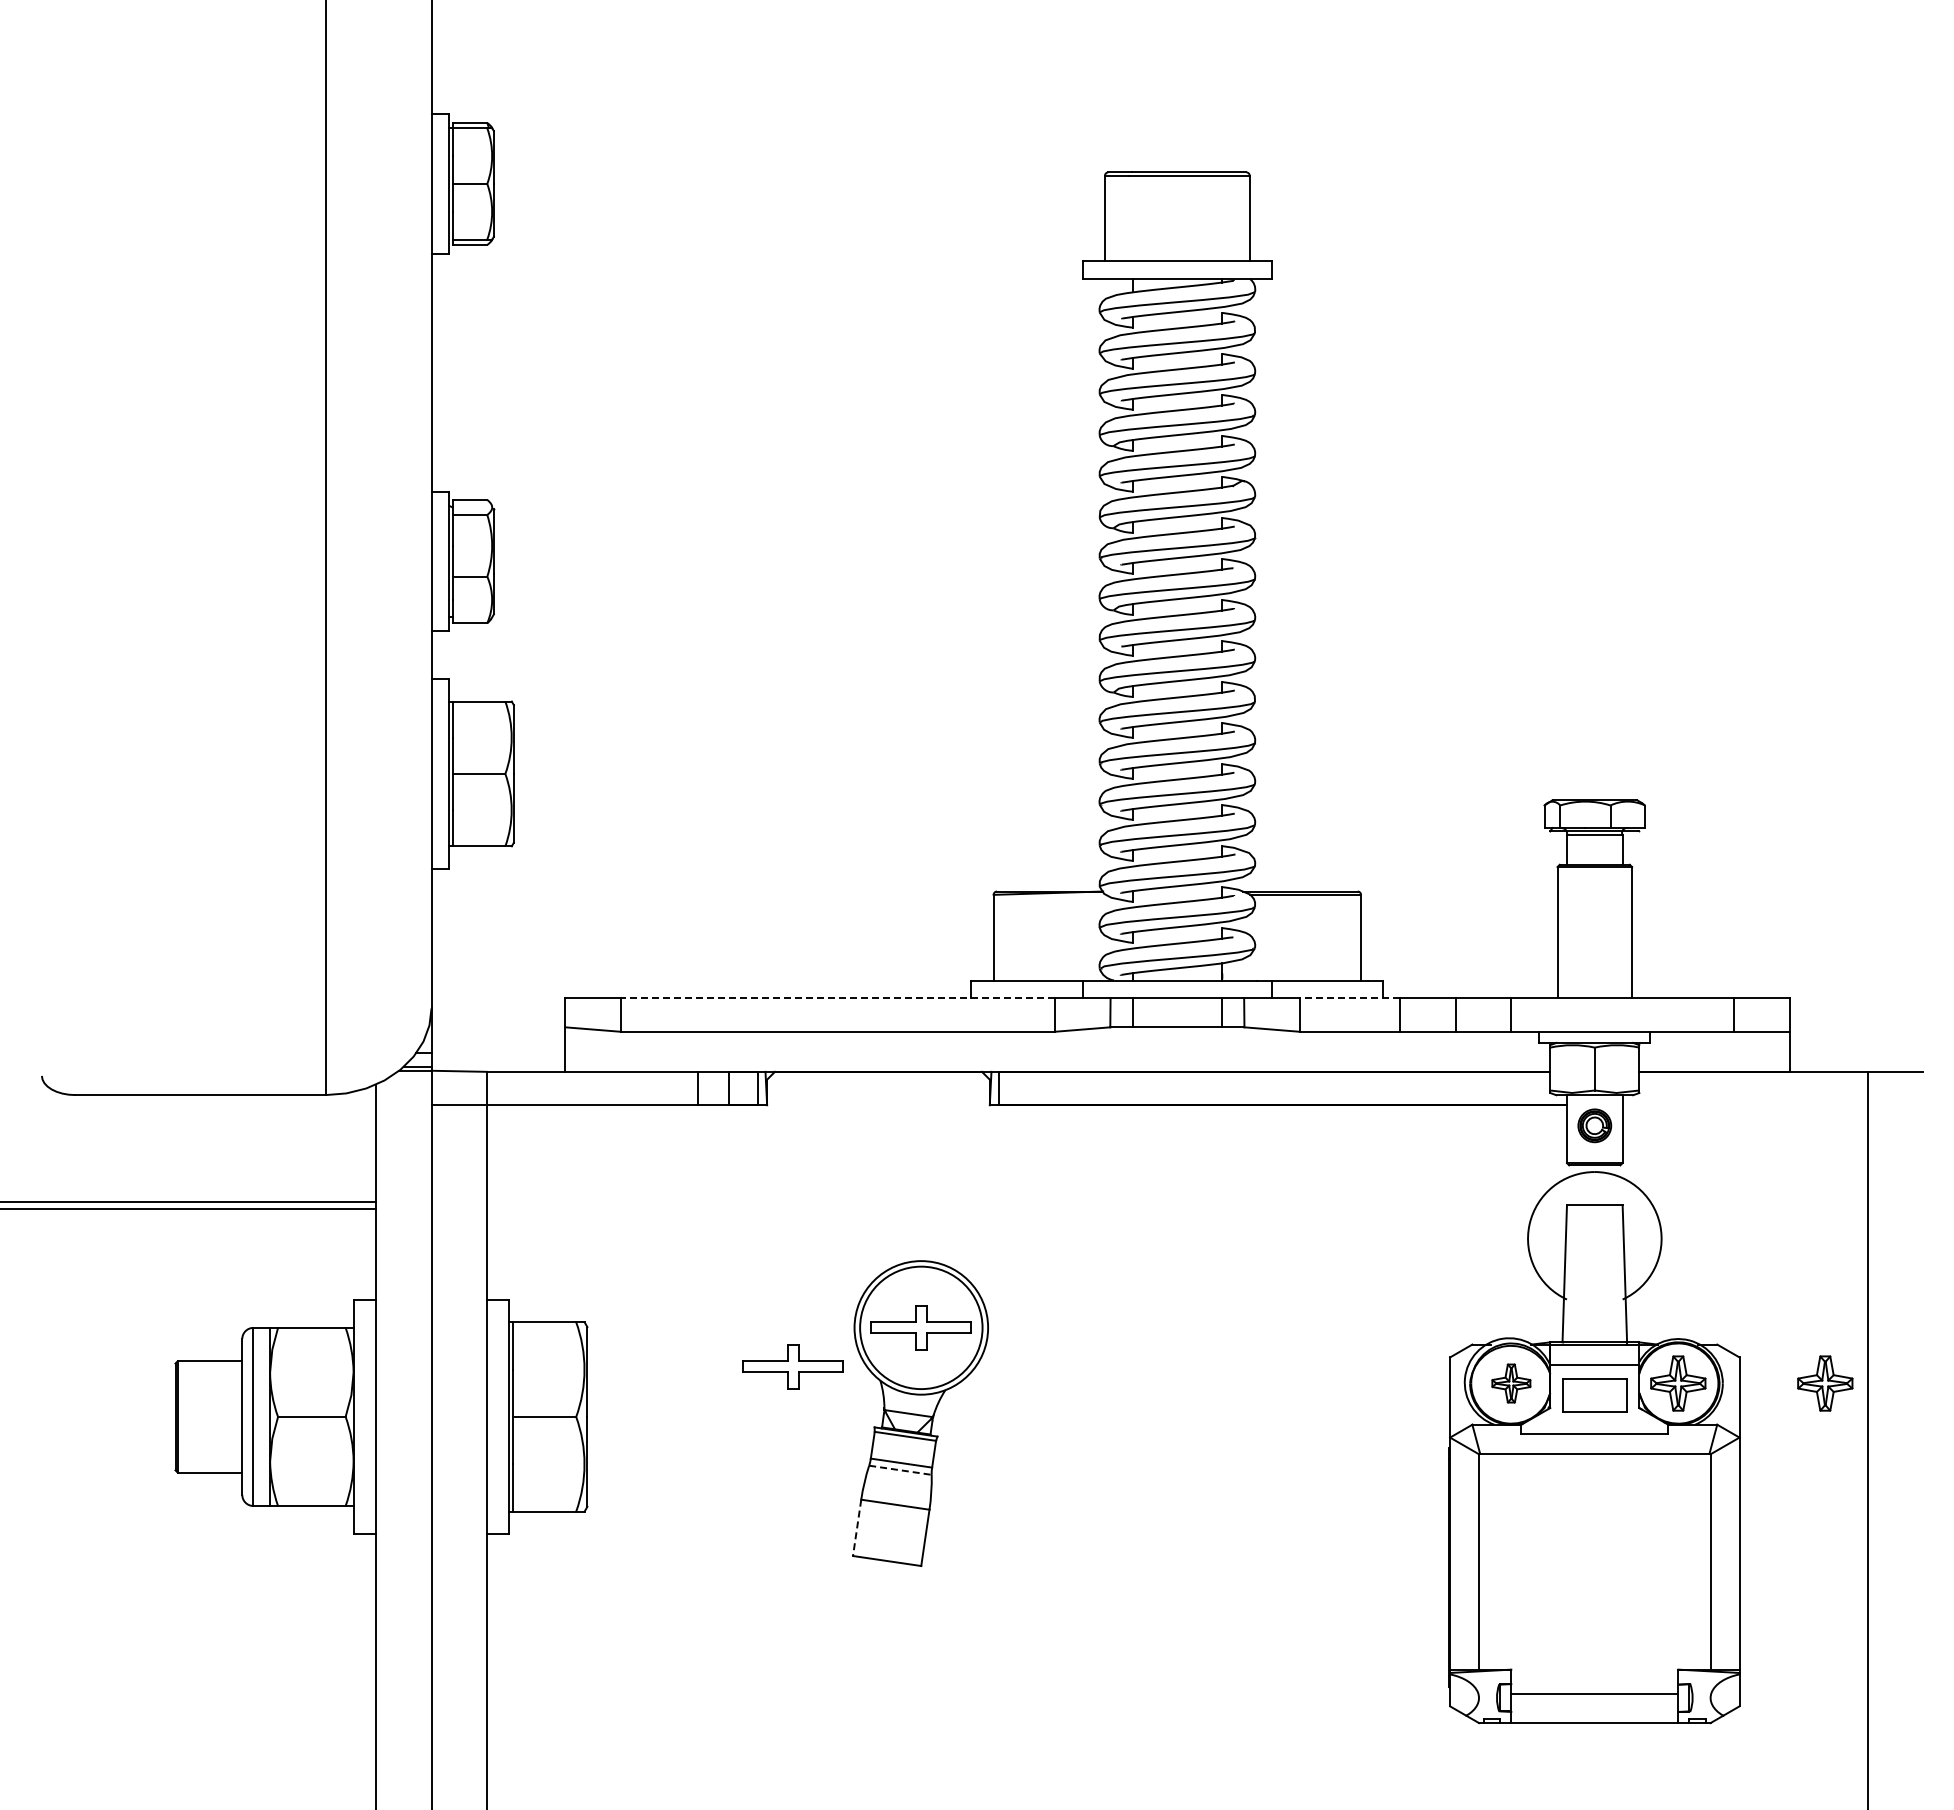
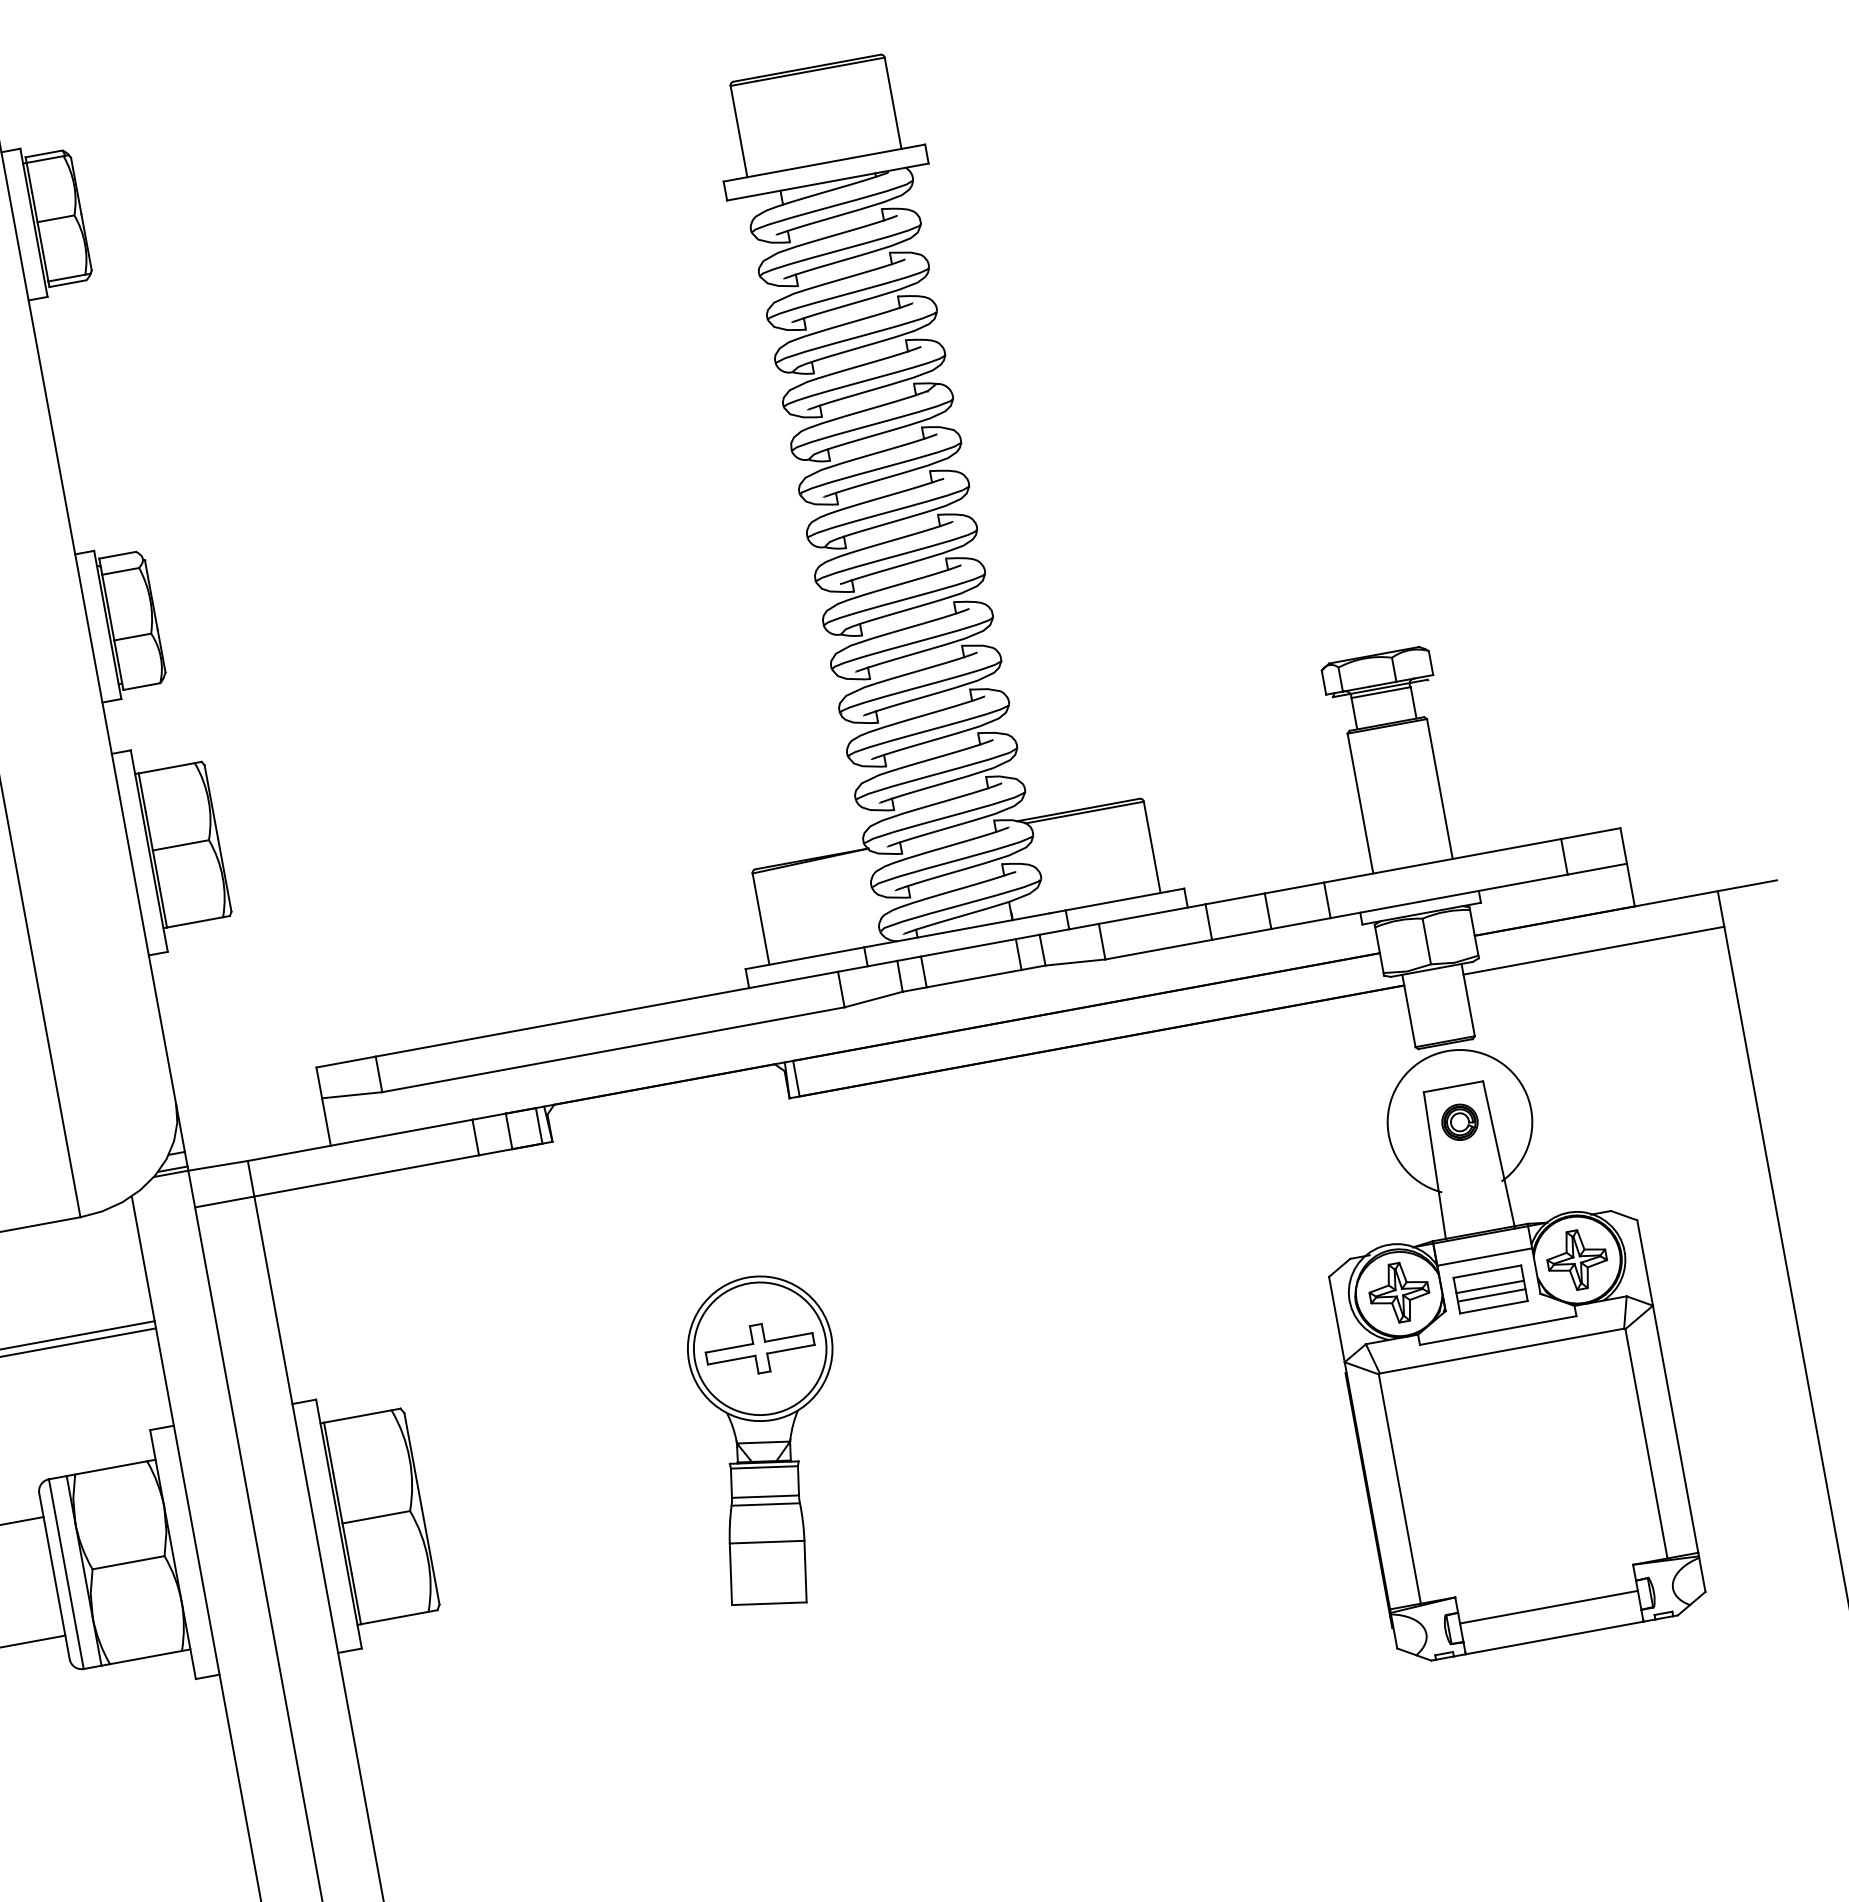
line: (837, 998) -> (606, 1014), dashed -> solid
line: (1349, 998) -> (1151, 914), dashed -> solid
line: (1744, 1105) -> (1593, 951), added
part: (1594, 1125) -> (1459, 1122), moved
part: (792, 1366) -> (630, 1415), removed
part: (1511, 1383) -> (1399, 1292), size x1.43
part: (1825, 1383) -> (1733, 1231), removed
line: (1594, 1393) -> (1489, 1287), added
line: (1594, 1401) -> (1491, 1295), added
line: (900, 1470) -> (765, 1504), dashed -> solid
line: (857, 1528) -> (731, 1574), dashed -> solid

